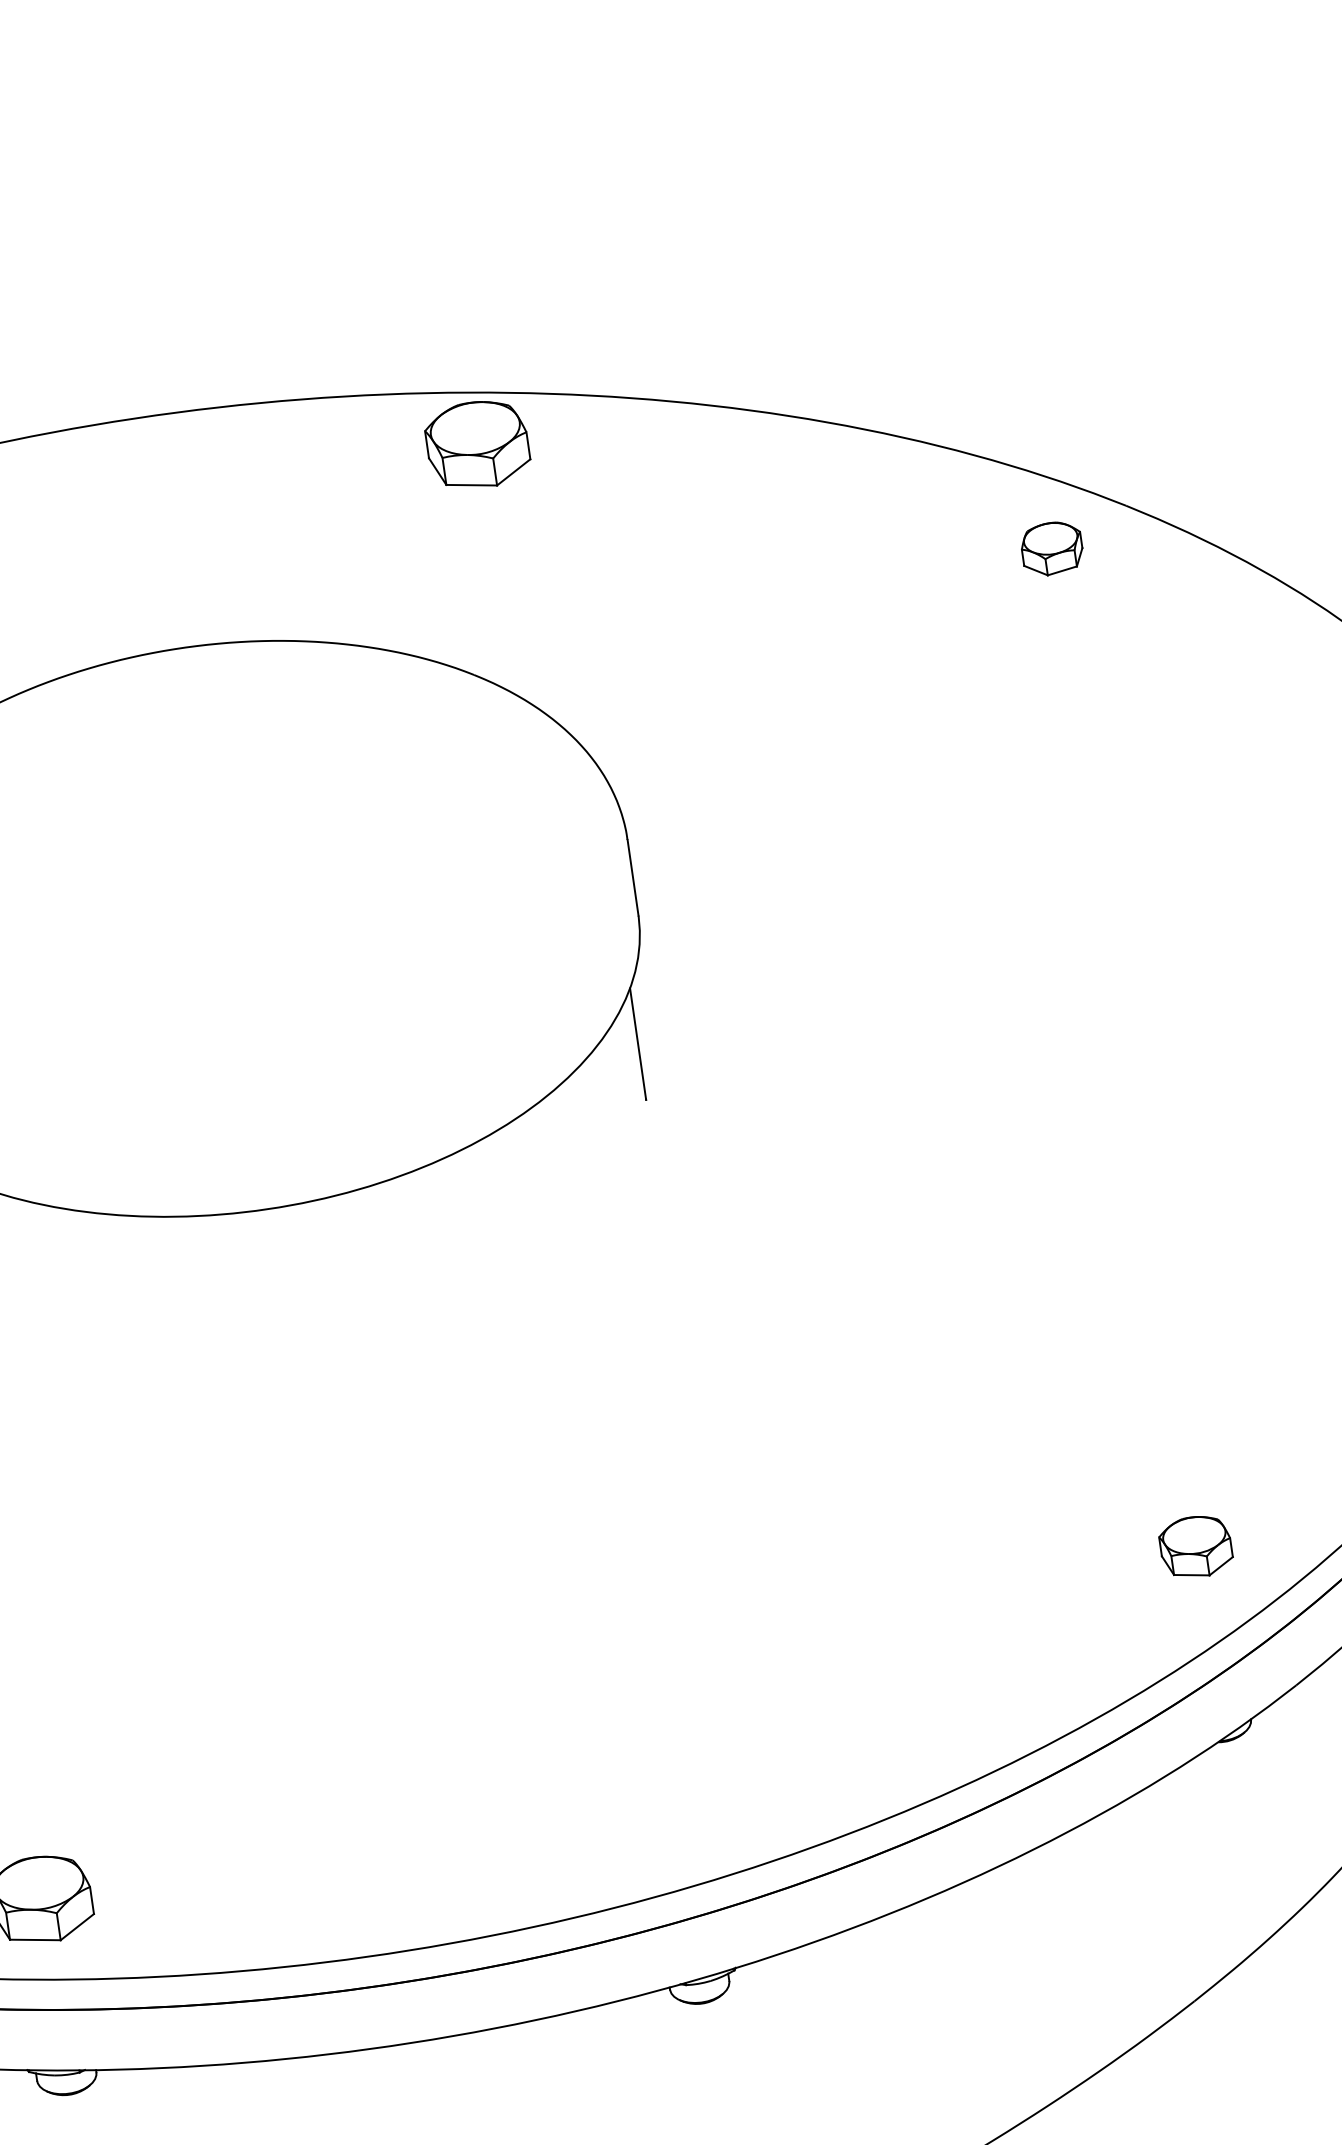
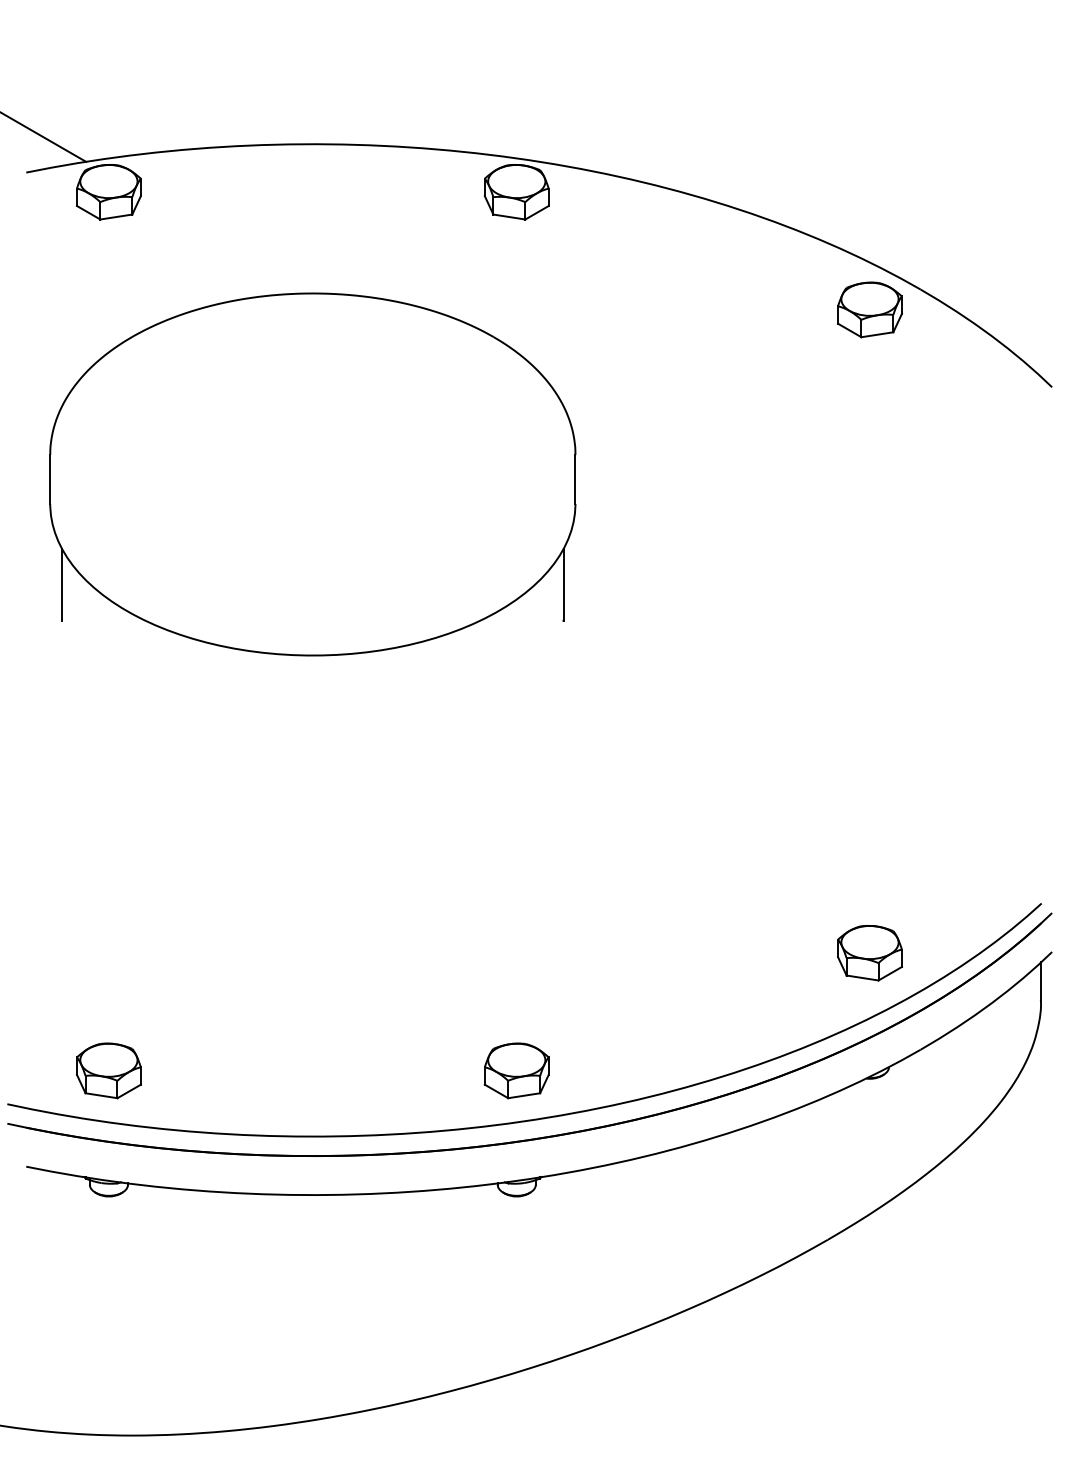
part: (1051, 548) -> (869, 309), size x1.67
part: (1195, 1547) -> (869, 953), size x1.43
part: (673, 1808) -> (516, 1070), added

